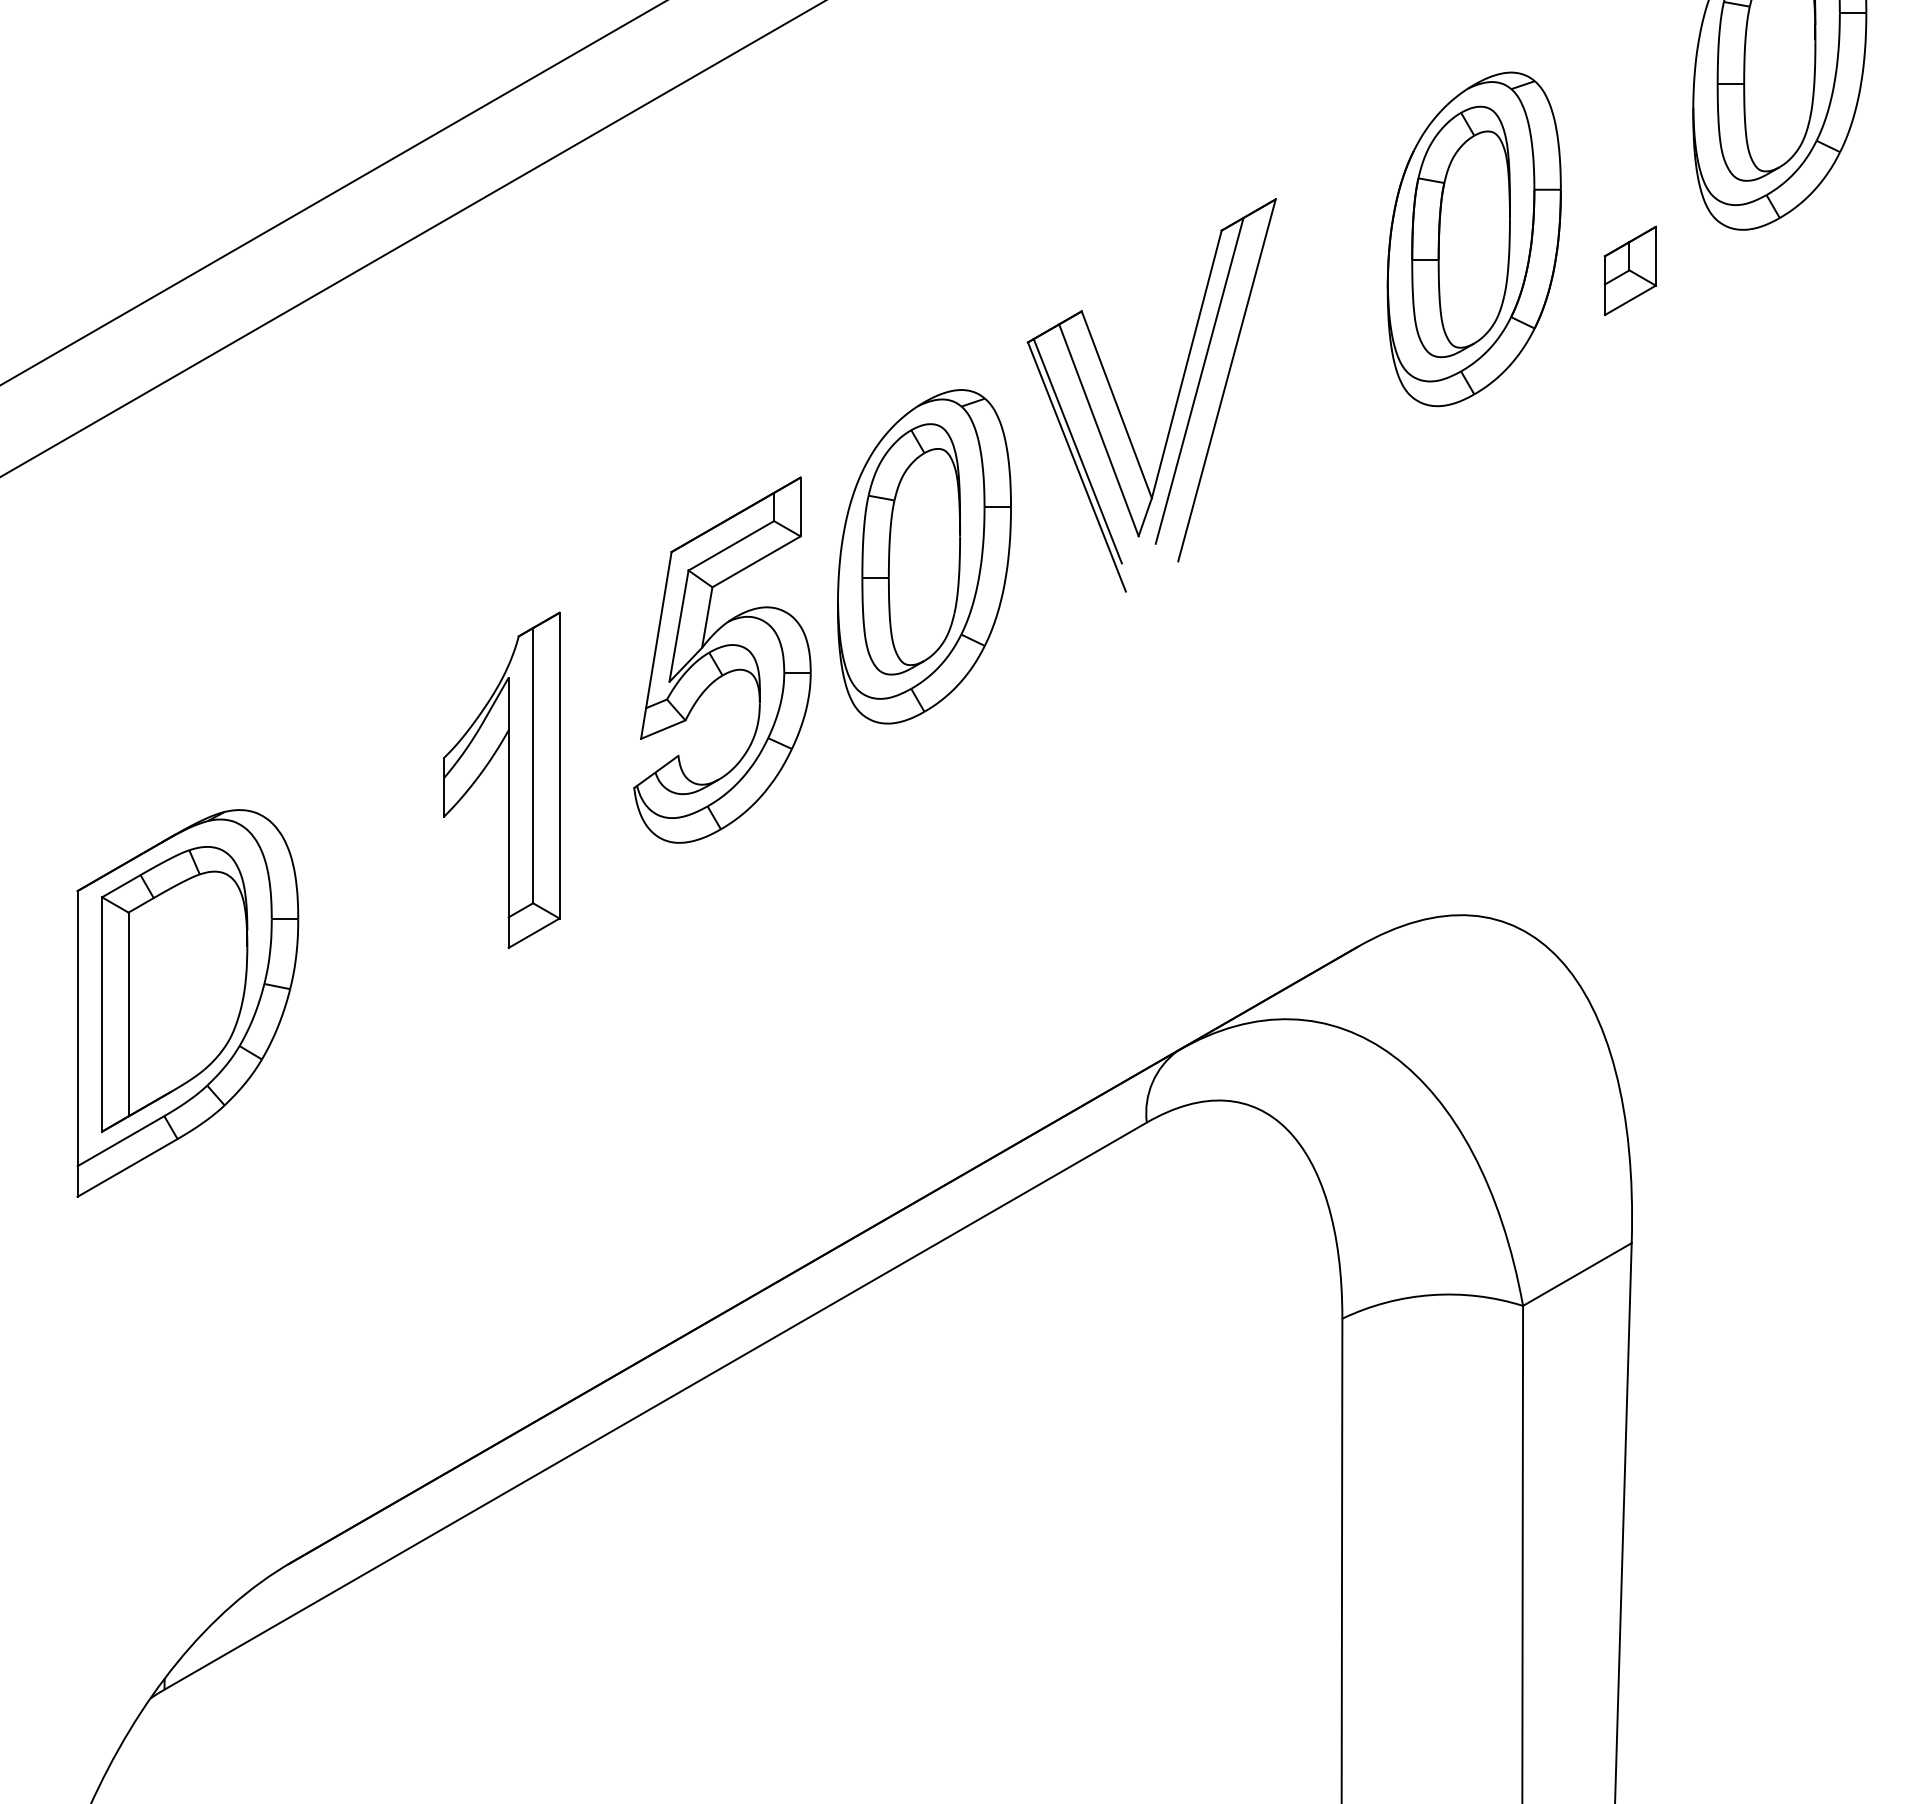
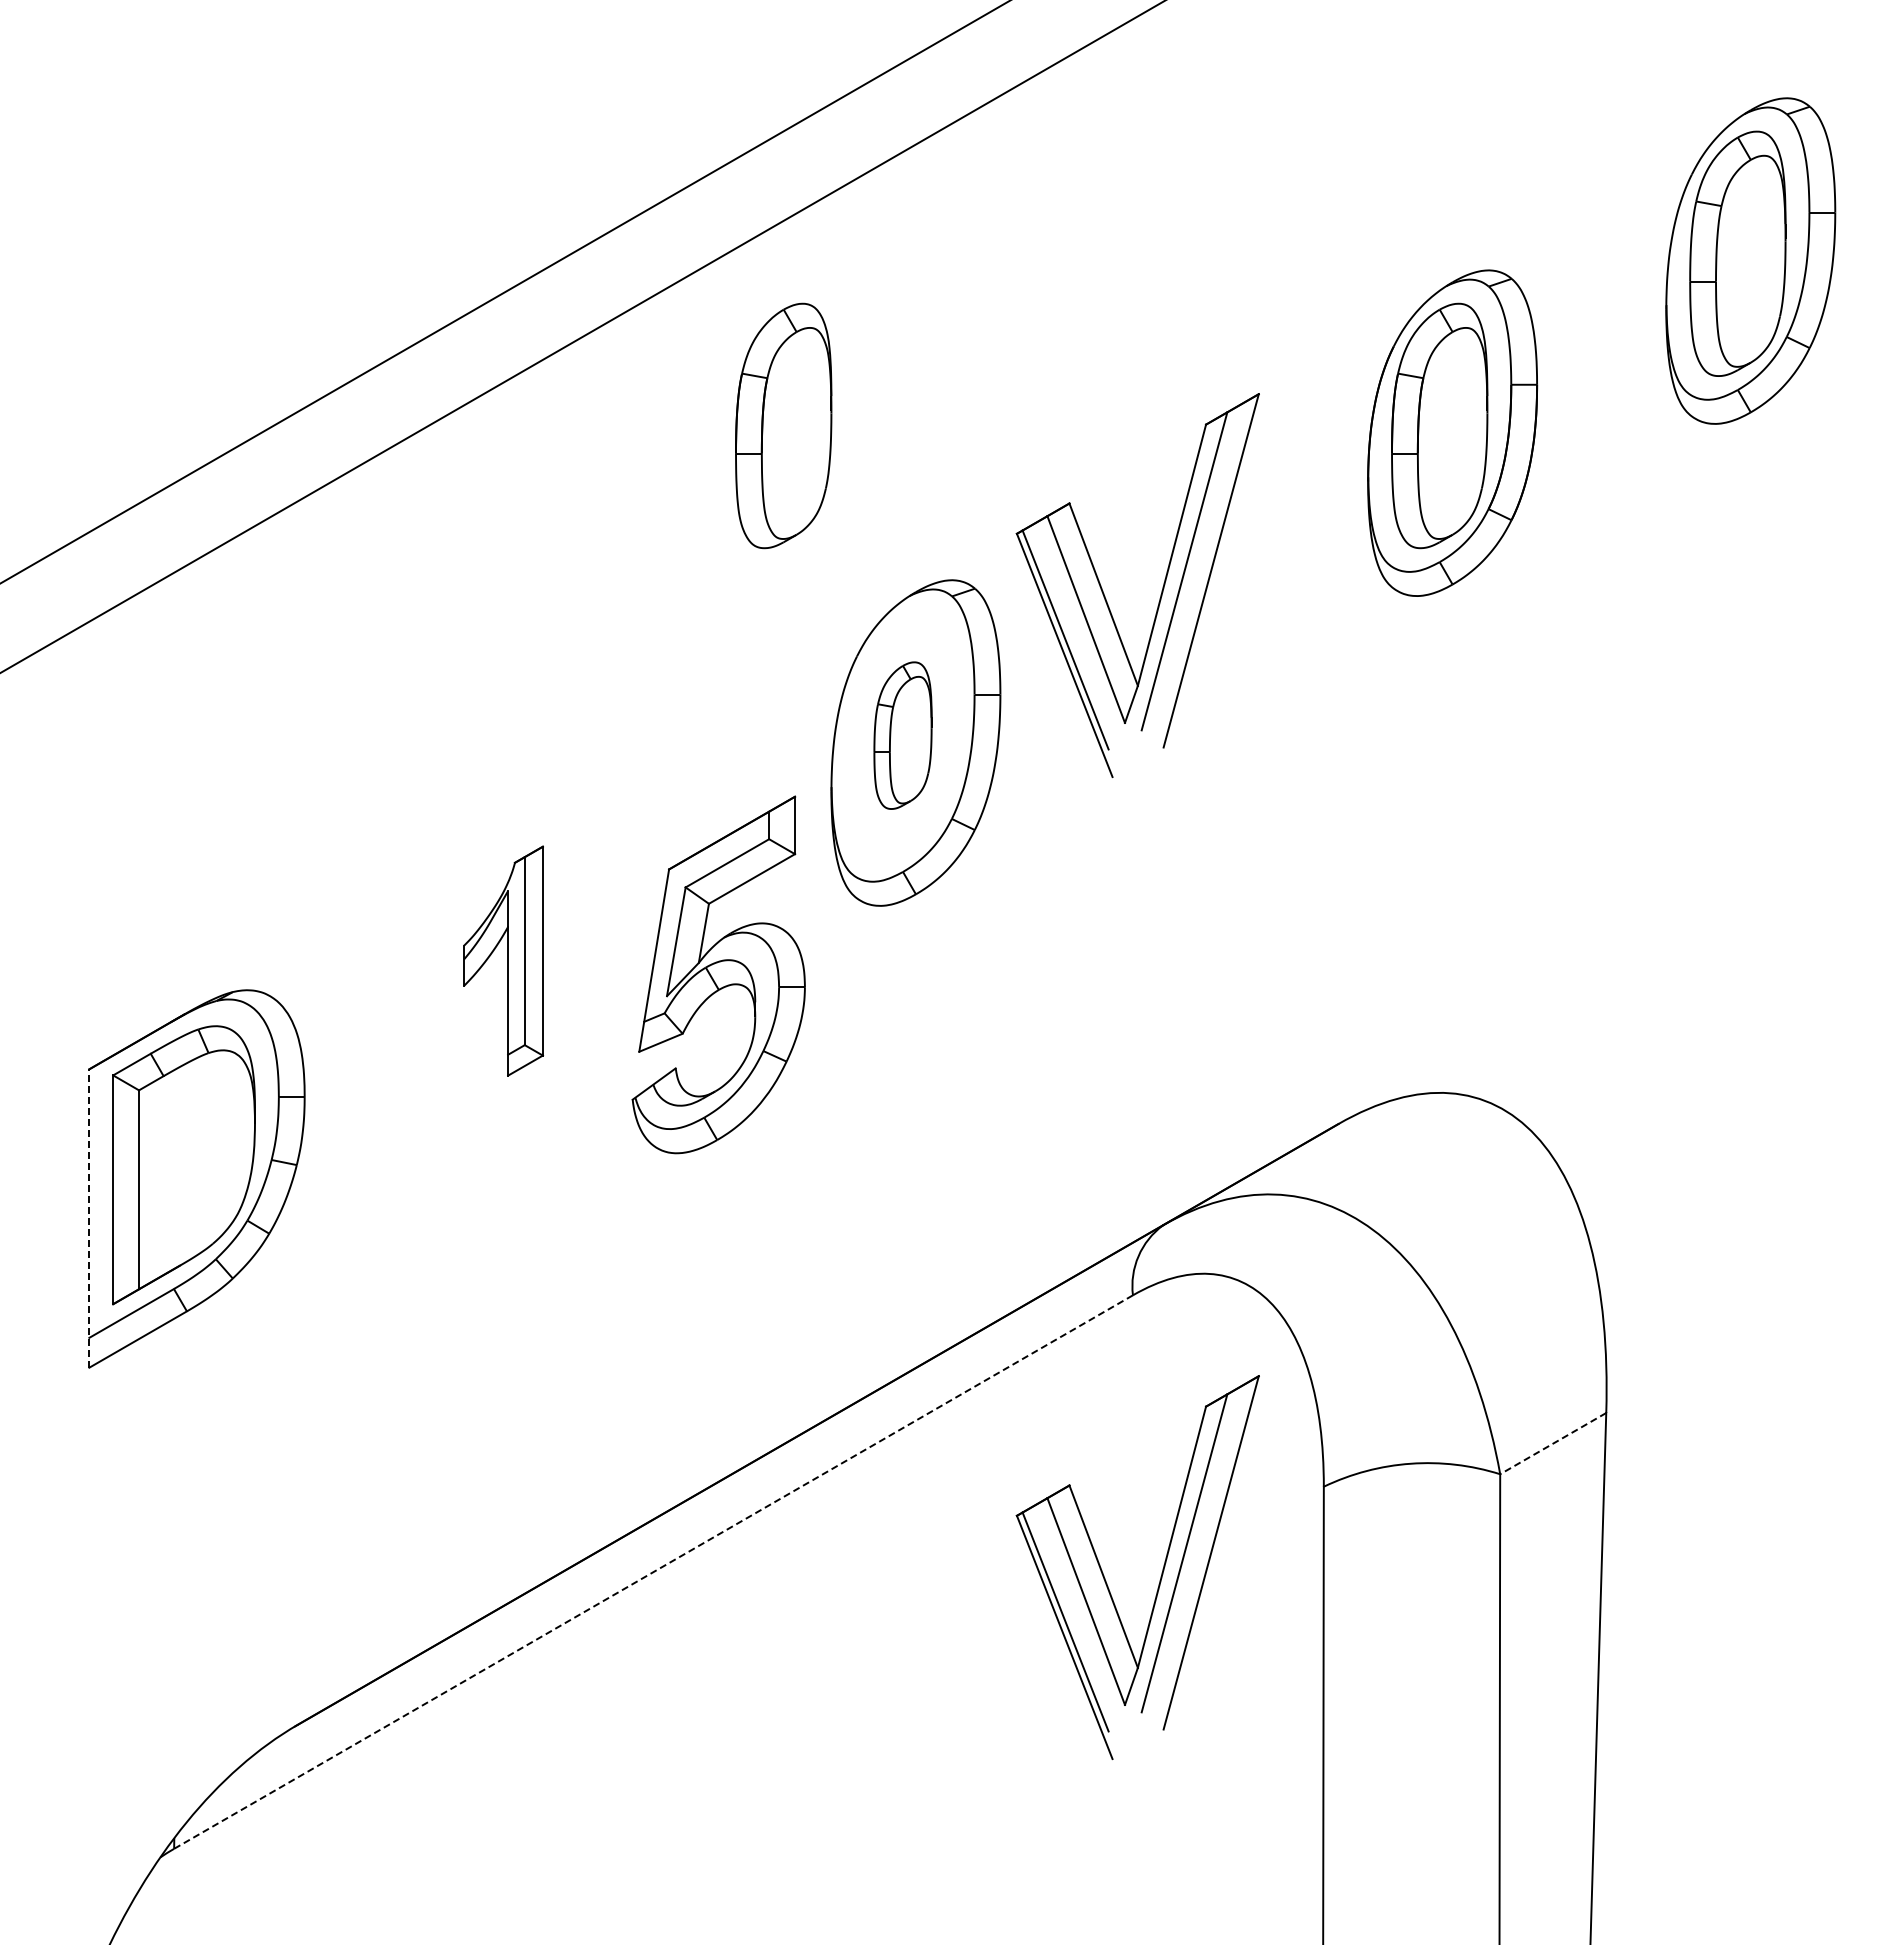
part: (788, 231) -> (783, 425), added
part: (1629, 270) -> (1604, 463), removed
part: (910, 549) -> (902, 735), size x0.6
part: (722, 659) -> (718, 974), moved
part: (501, 779) -> (503, 960), size x0.7
line: (77, 1043) -> (89, 1218), solid -> dashed
line: (1576, 1274) -> (1552, 1443), solid -> dashed
line: (655, 1406) -> (653, 1572), solid -> dashed
part: (1176, 1406) -> (1161, 1572), added

